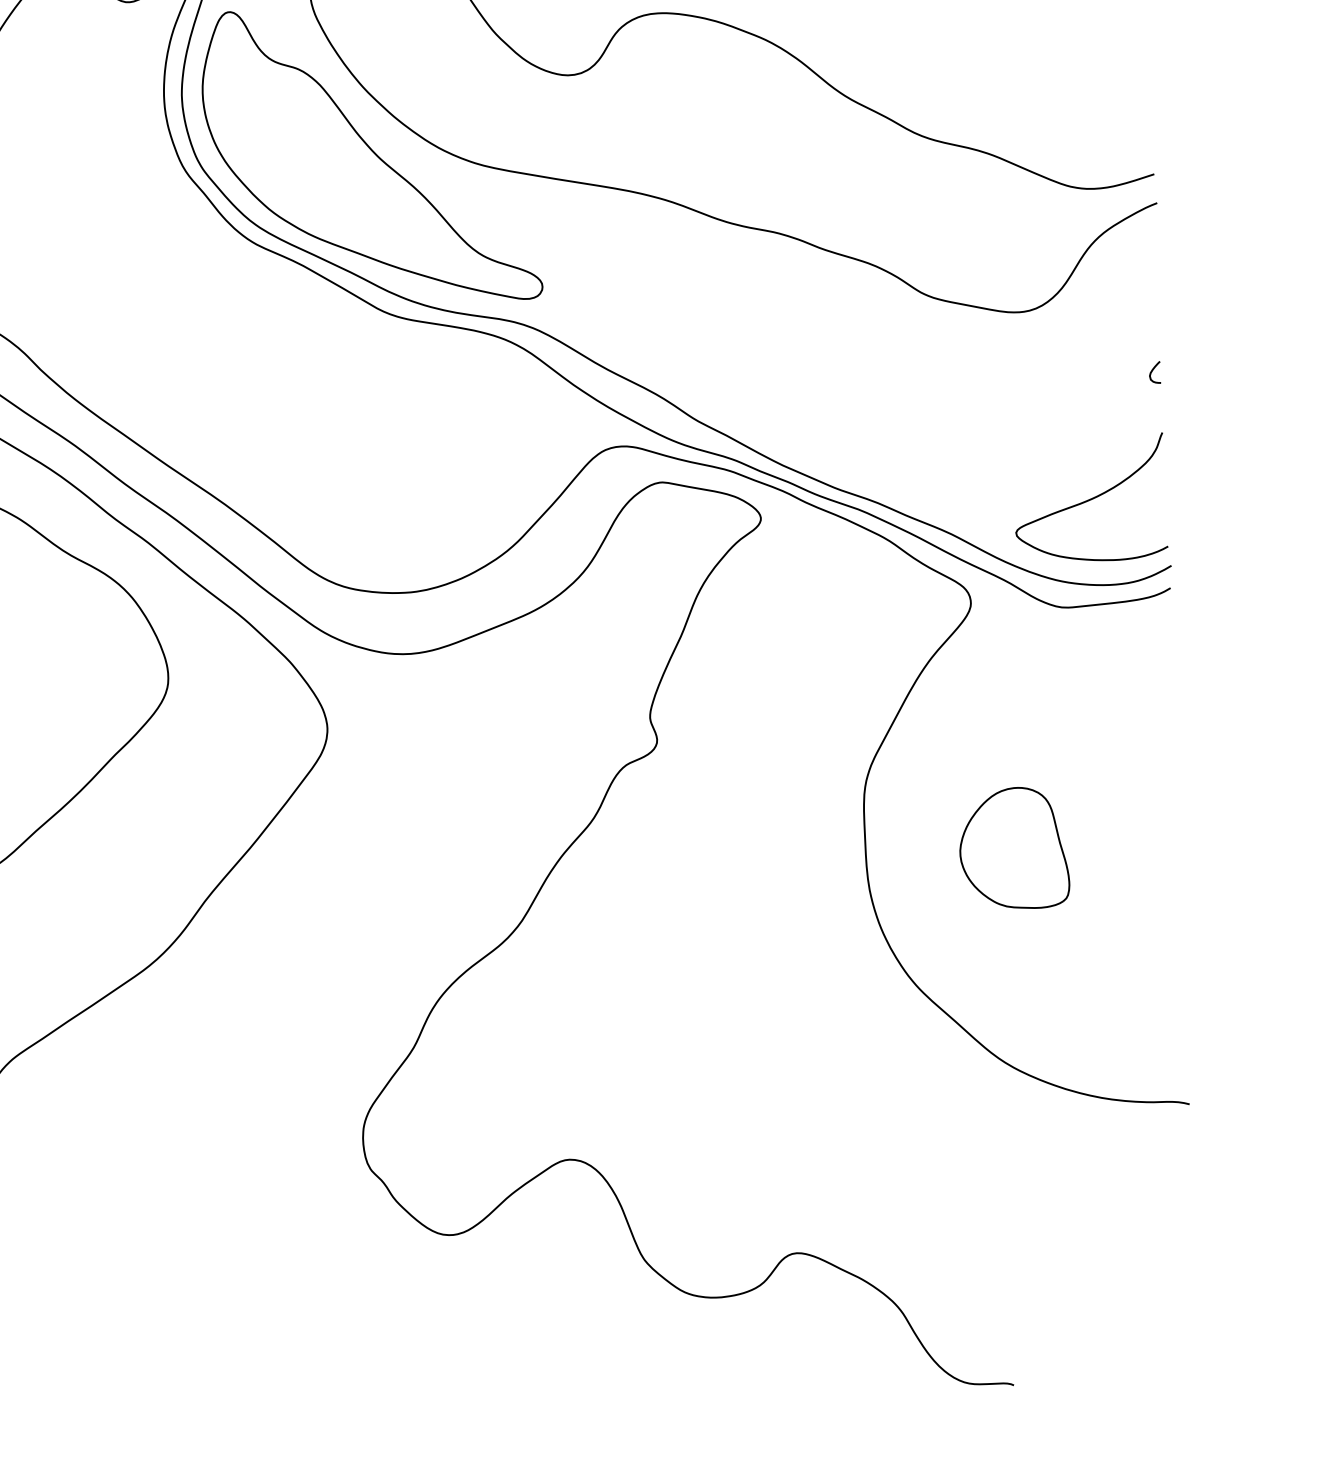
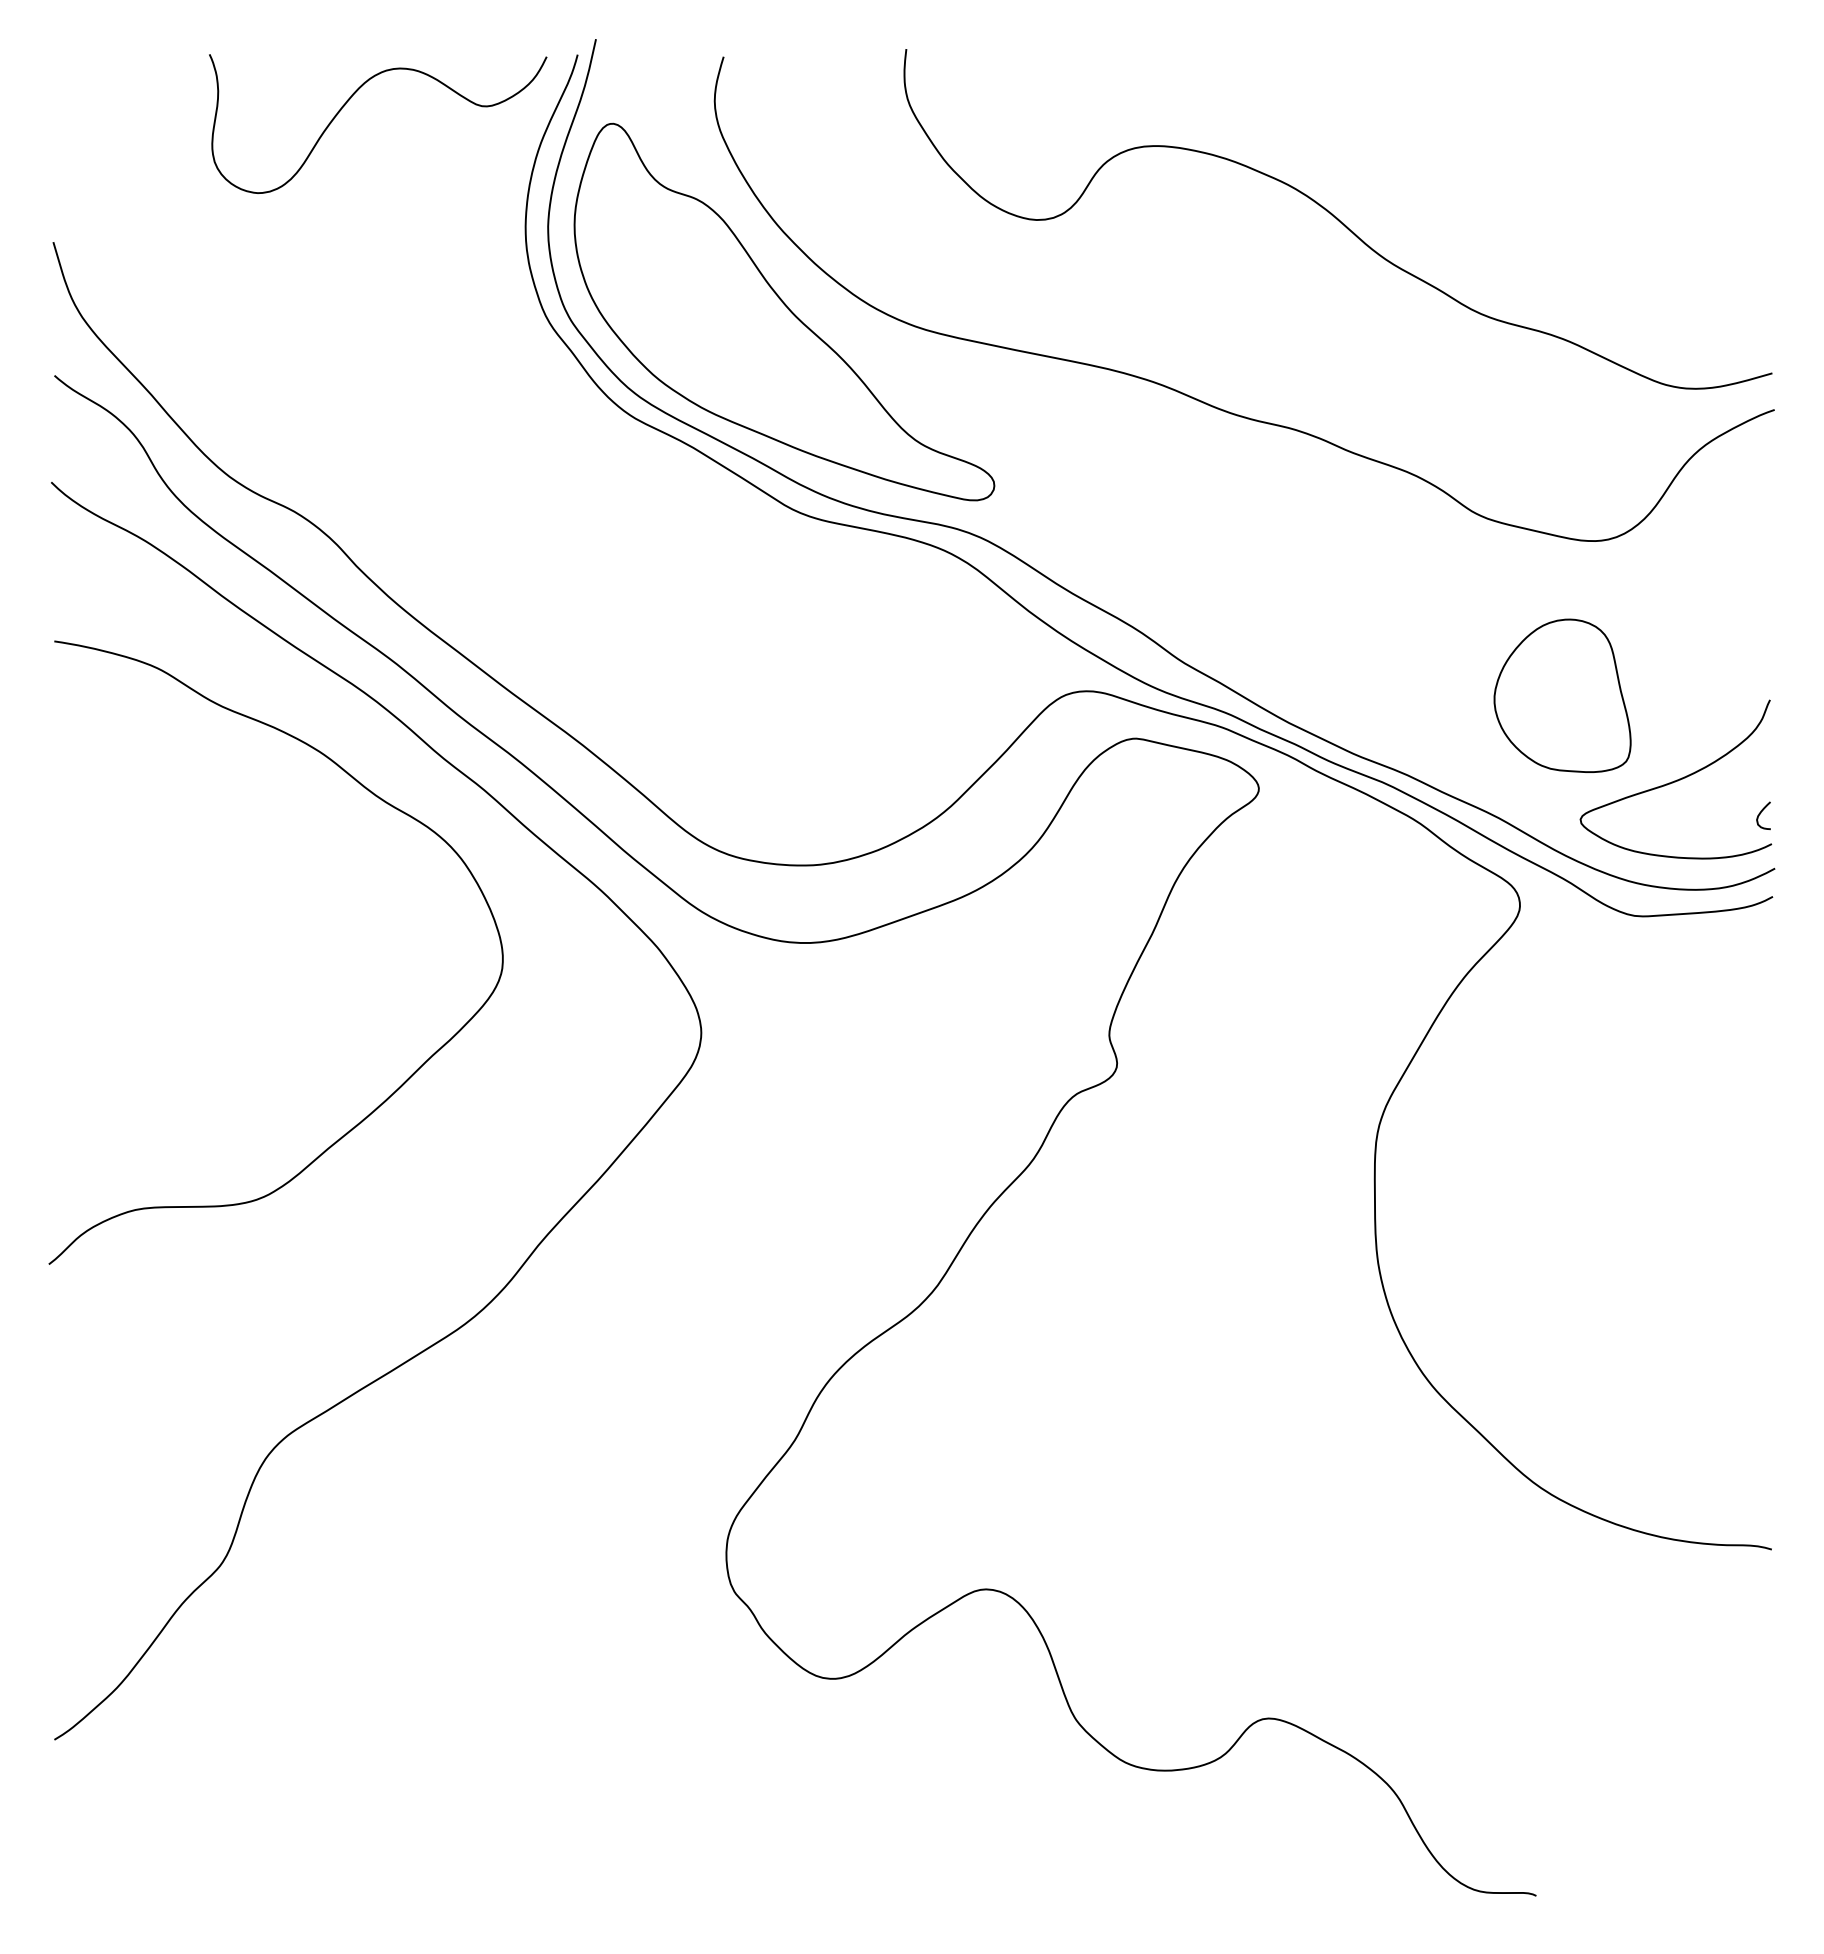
curve: (1153, 370) -> (1761, 813), moved
part: (1013, 848) -> (1562, 695), moved

